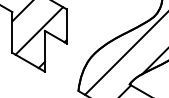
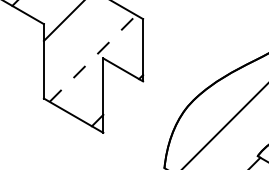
line: (39, 30) -> (93, 57), solid -> dashed

